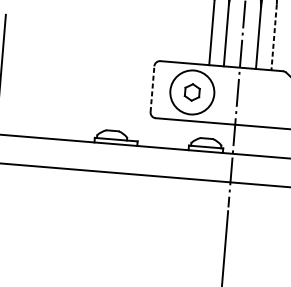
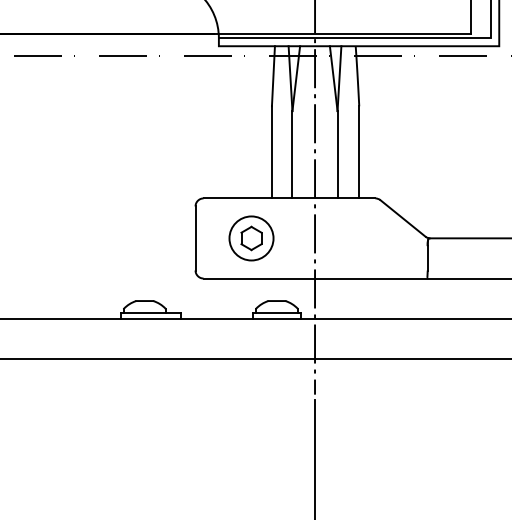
line: (274, 37) -> (359, 152), dashed -> solid
line: (152, 88) -> (195, 237), dashed -> solid
circle: (192, 92) -> (251, 238), size x0.71

